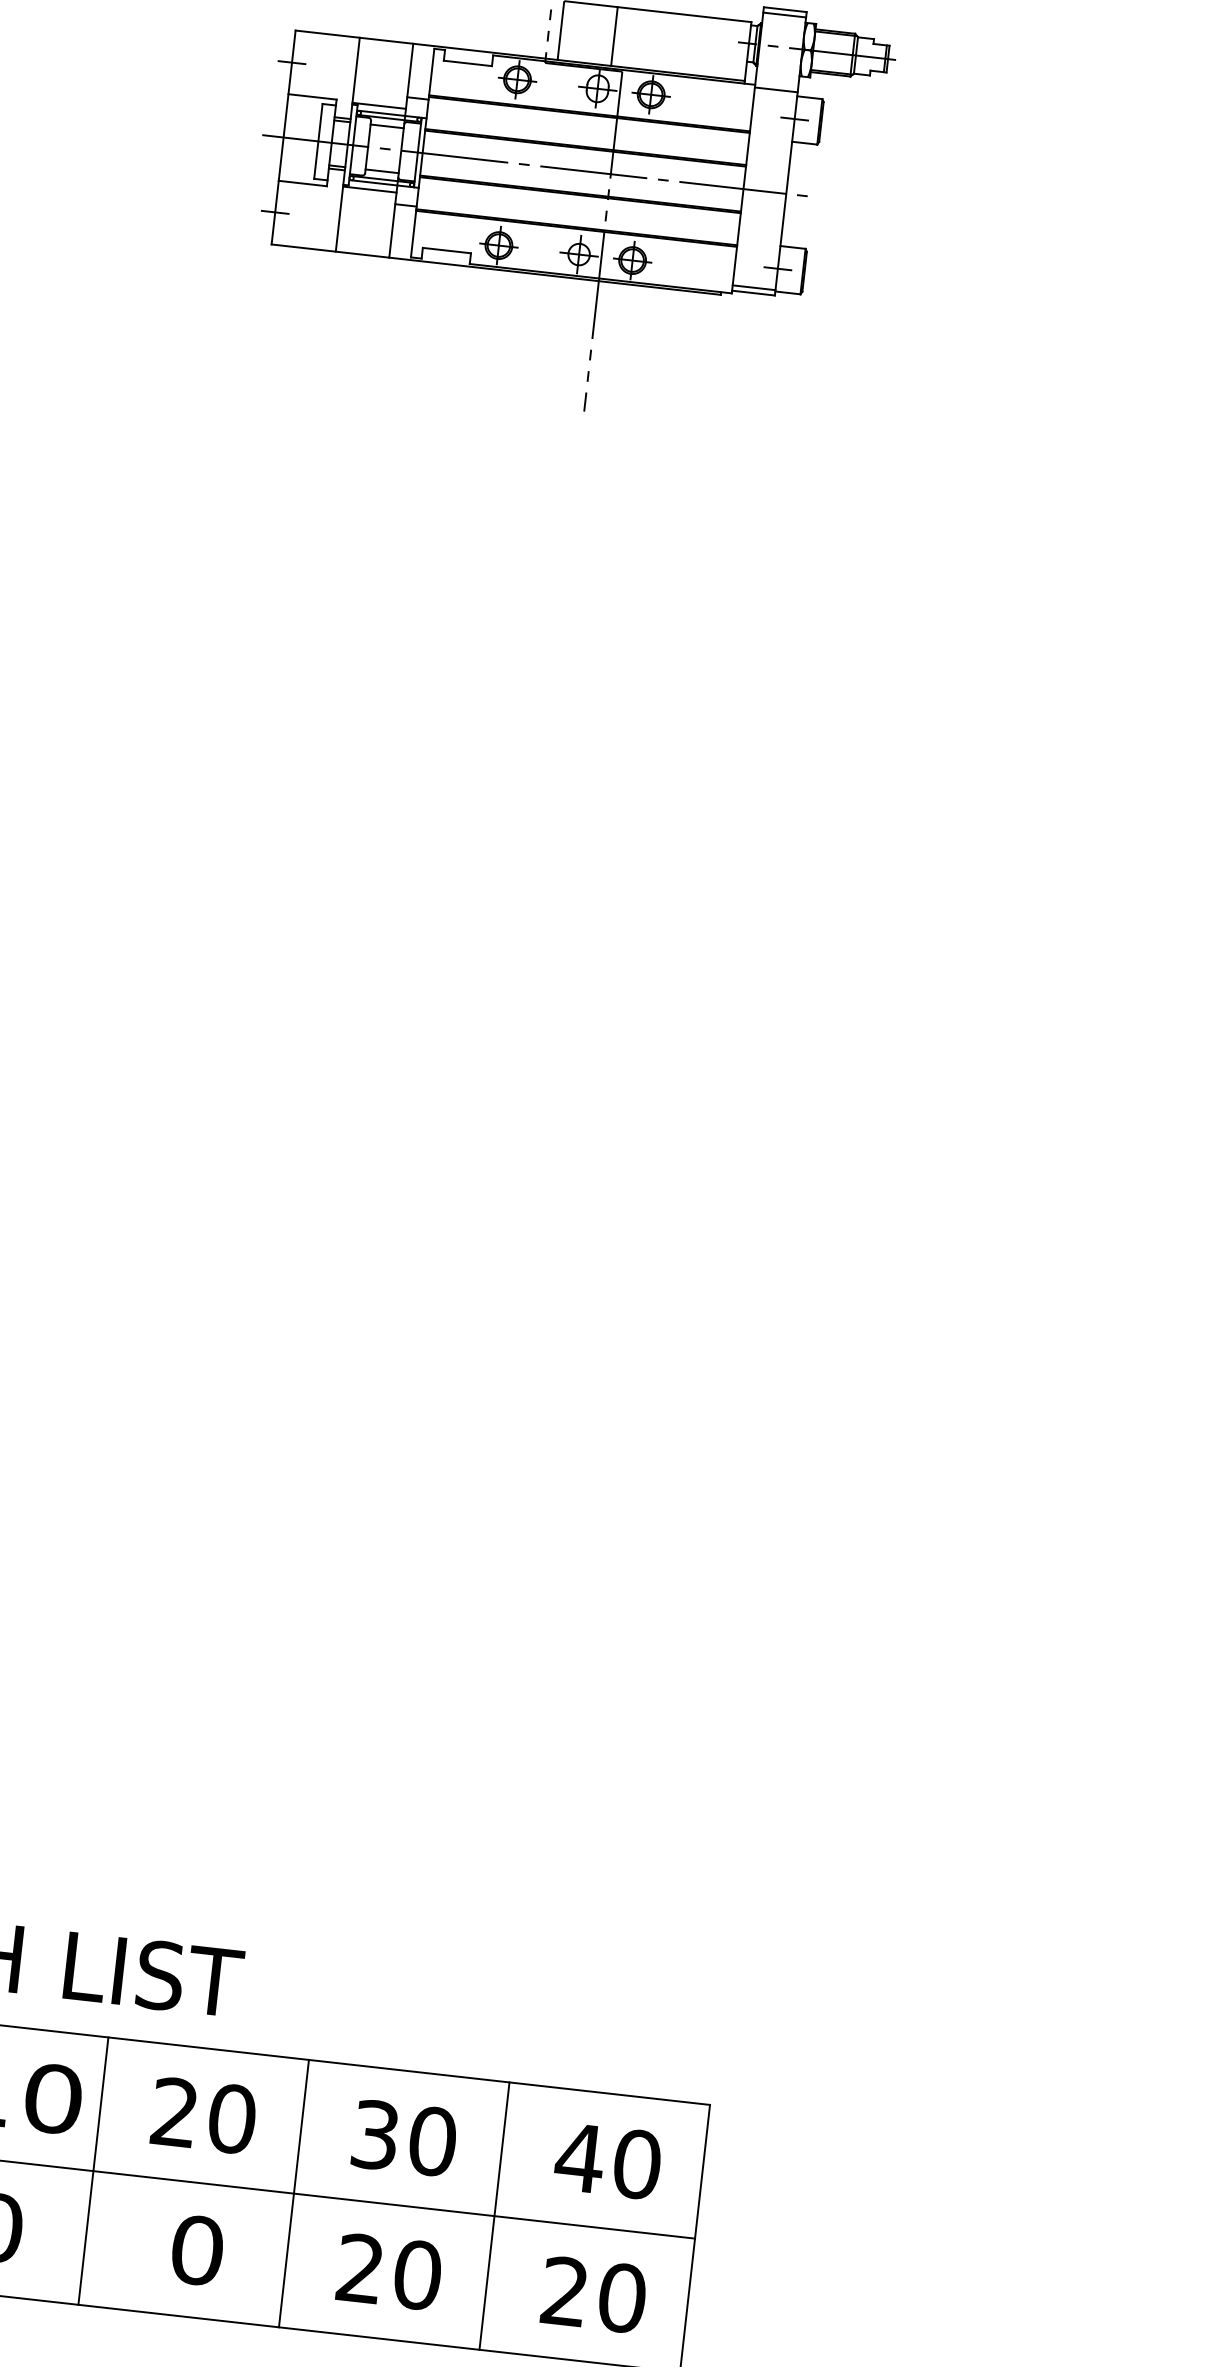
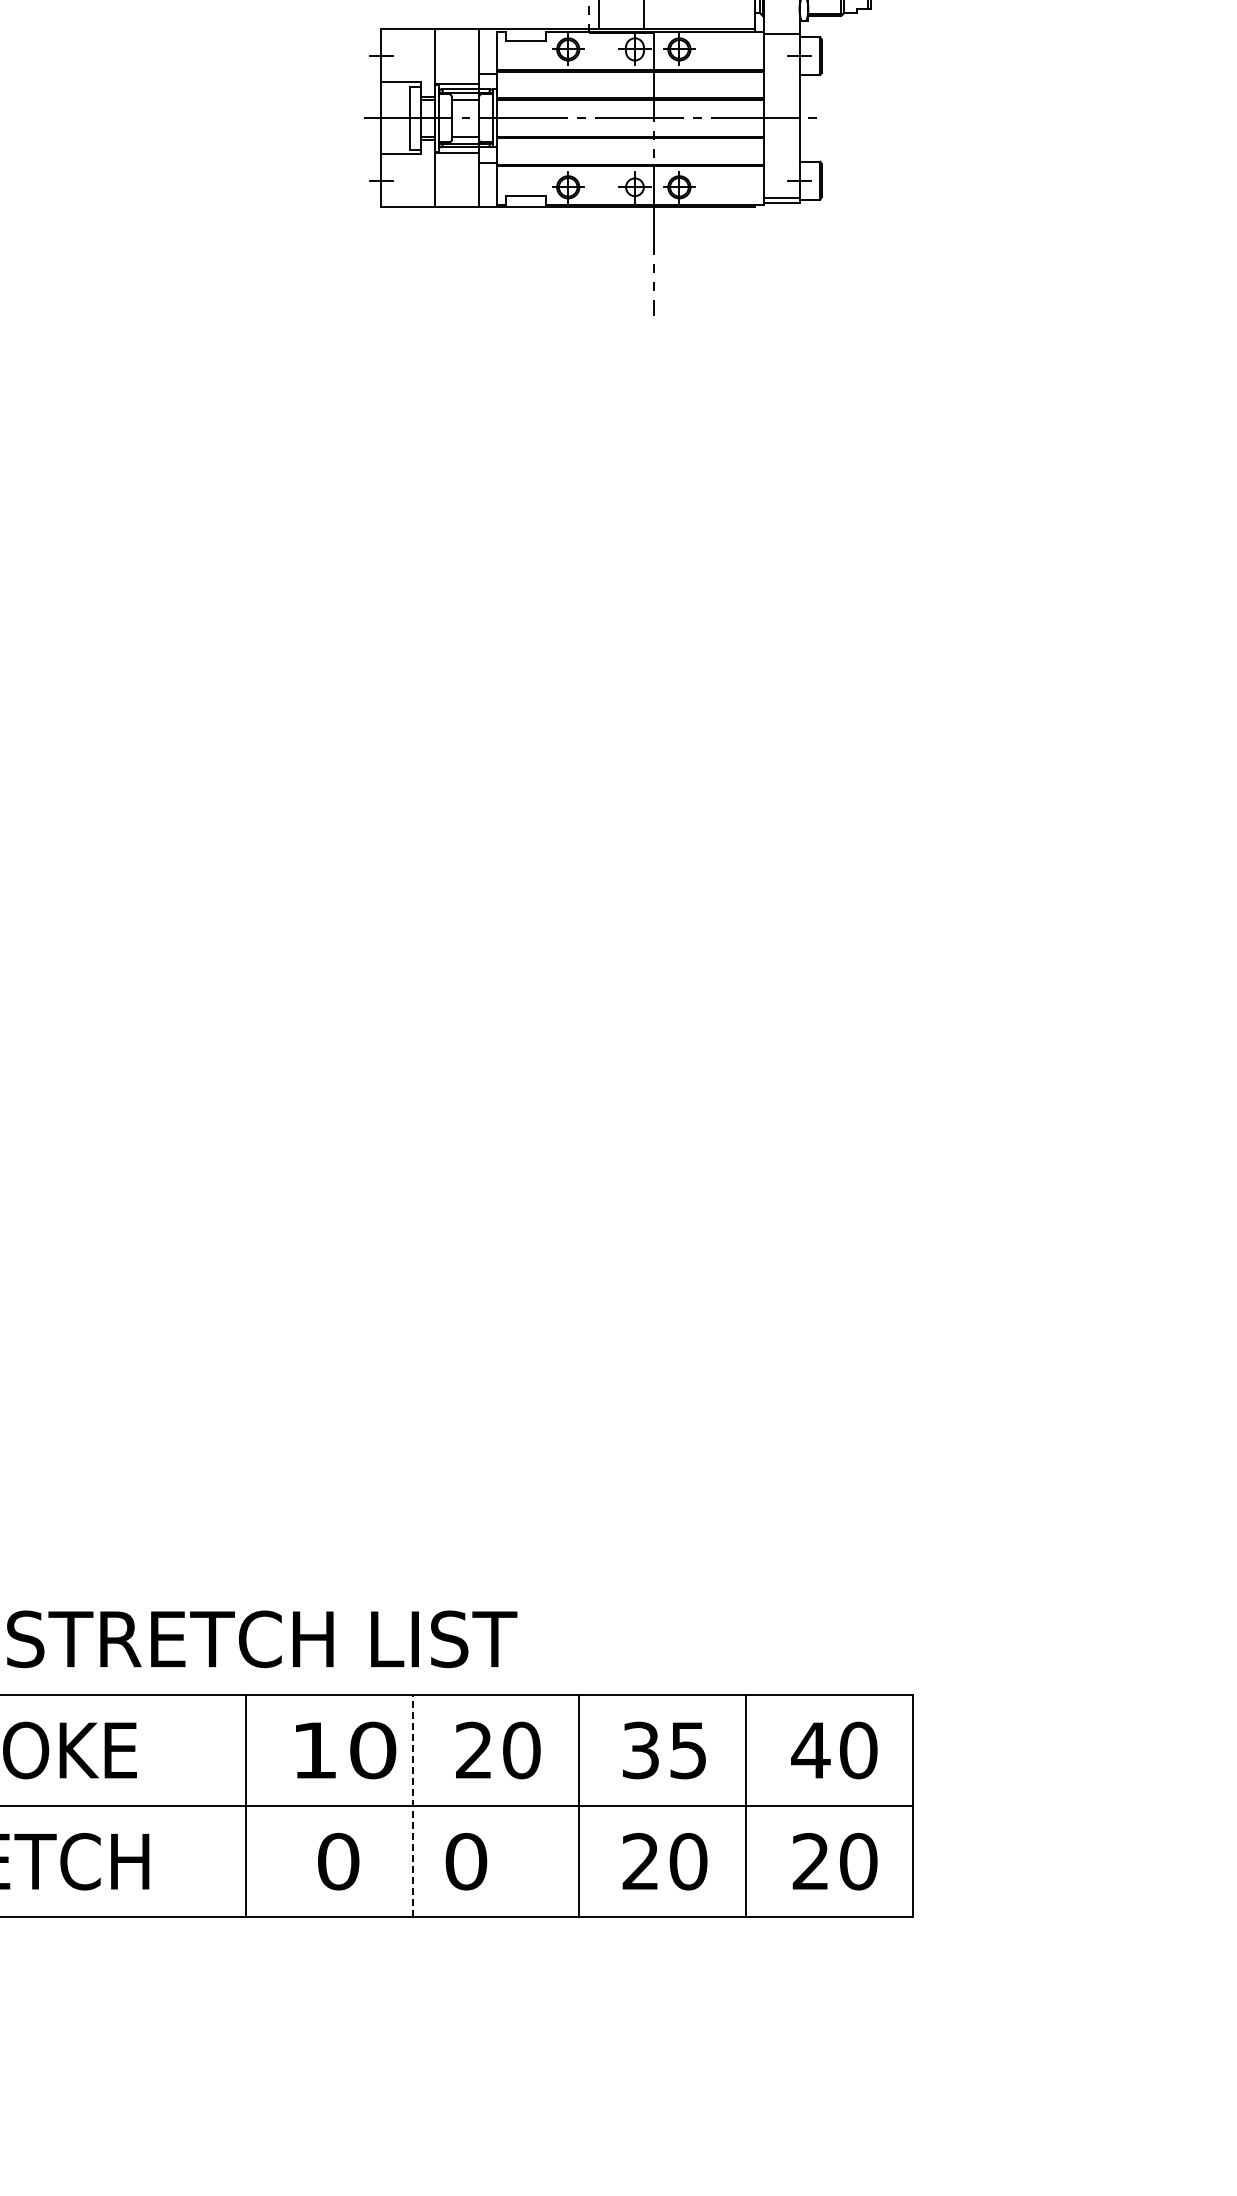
text: (432, 2141) -> (688, 1750), 30 -> 35
line: (93, 2170) -> (412, 1805), solid -> dashed
text: (197, 2250) -> (466, 1861), moved

